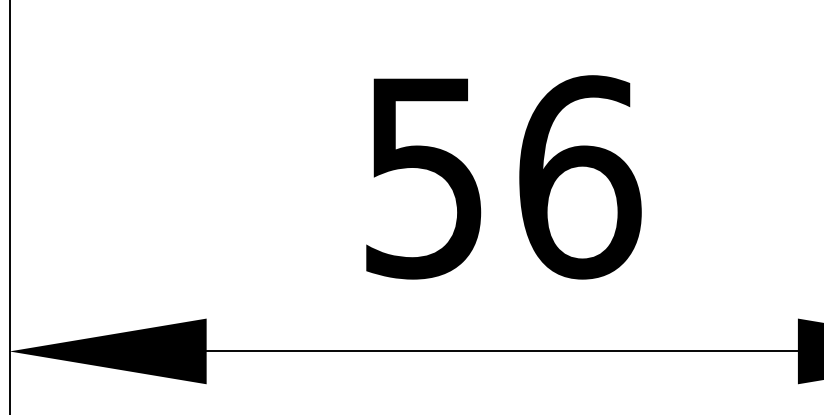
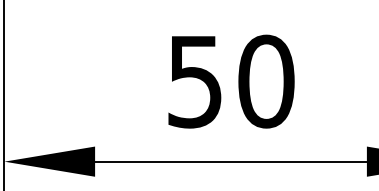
text: (579, 177) -> (266, 81), 56 -> 50

